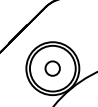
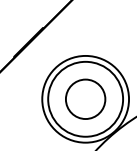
circle: (52, 68) -> (85, 98), size x1.67

